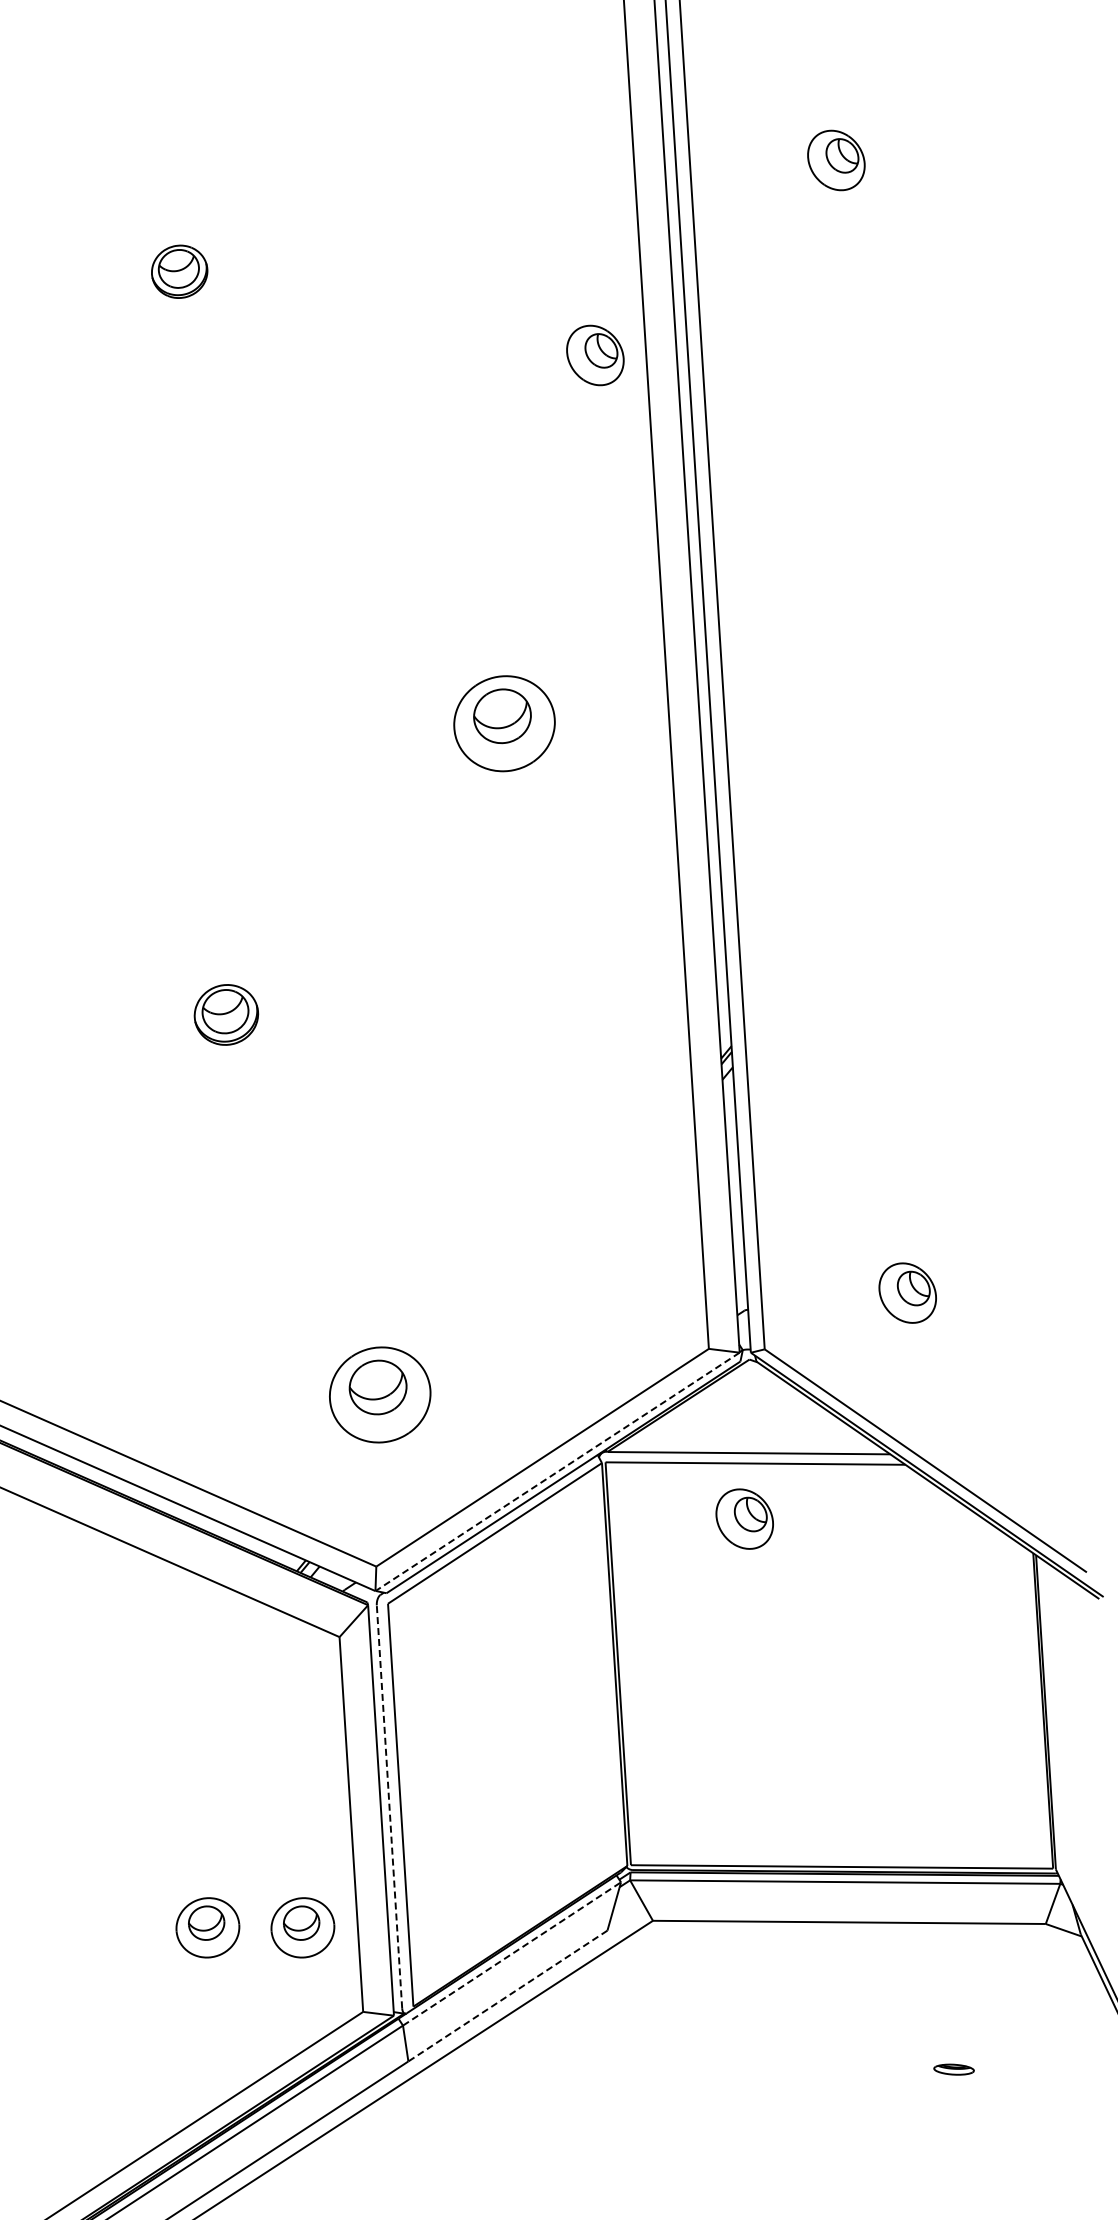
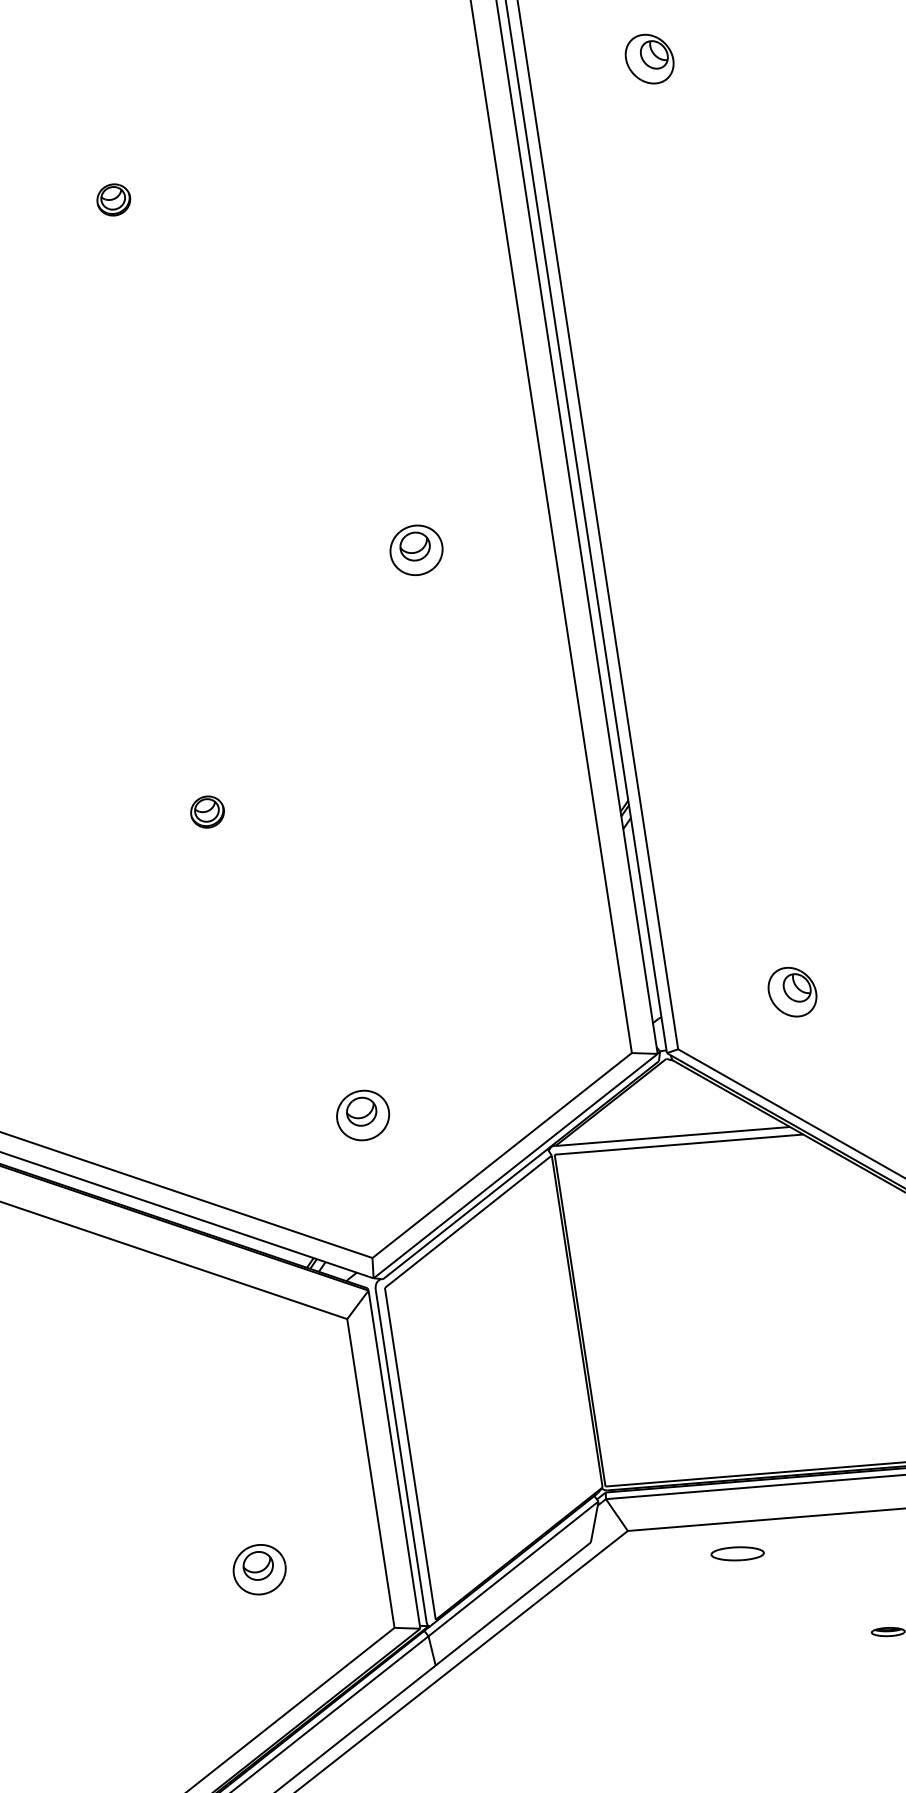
part: (179, 271) -> (113, 199), size x0.71
part: (595, 355) -> (464, 238), removed
part: (504, 723) -> (416, 550), size x0.62
part: (226, 1014) -> (207, 811), size x0.62
part: (380, 1394) -> (363, 1115), size x0.62
line: (557, 1471) -> (515, 1165), dashed -> solid
part: (744, 1518) -> (673, 1190), removed
line: (389, 1806) -> (401, 1455), dashed -> solid
part: (302, 1927) -> (338, 1562), removed
line: (512, 1953) -> (513, 1568), dashed -> solid
part: (781, 1959) -> (737, 1553), added
line: (507, 1996) -> (512, 1604), dashed -> solid

